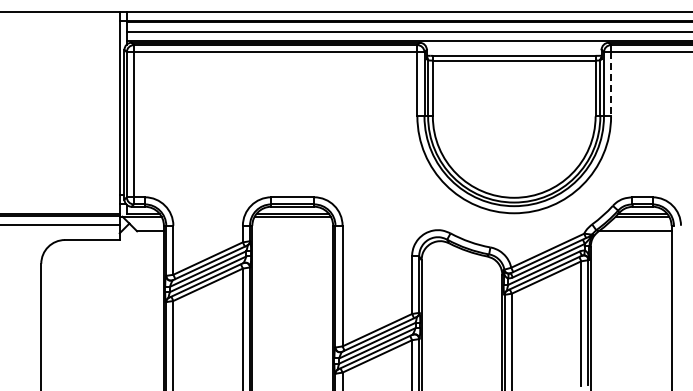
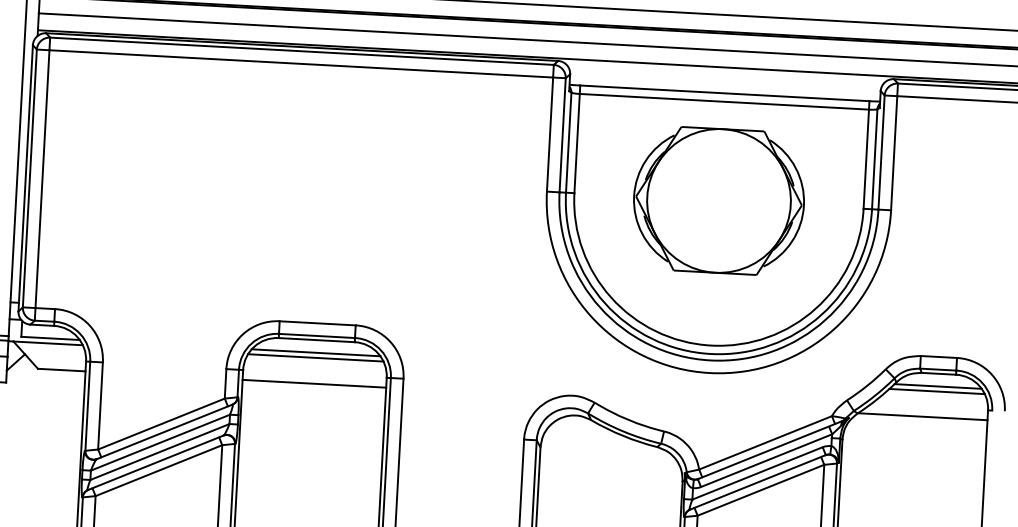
line: (611, 84) -> (894, 153), dashed -> solid
part: (513, 116) -> (717, 201), added
line: (292, 231) -> (313, 384), added

